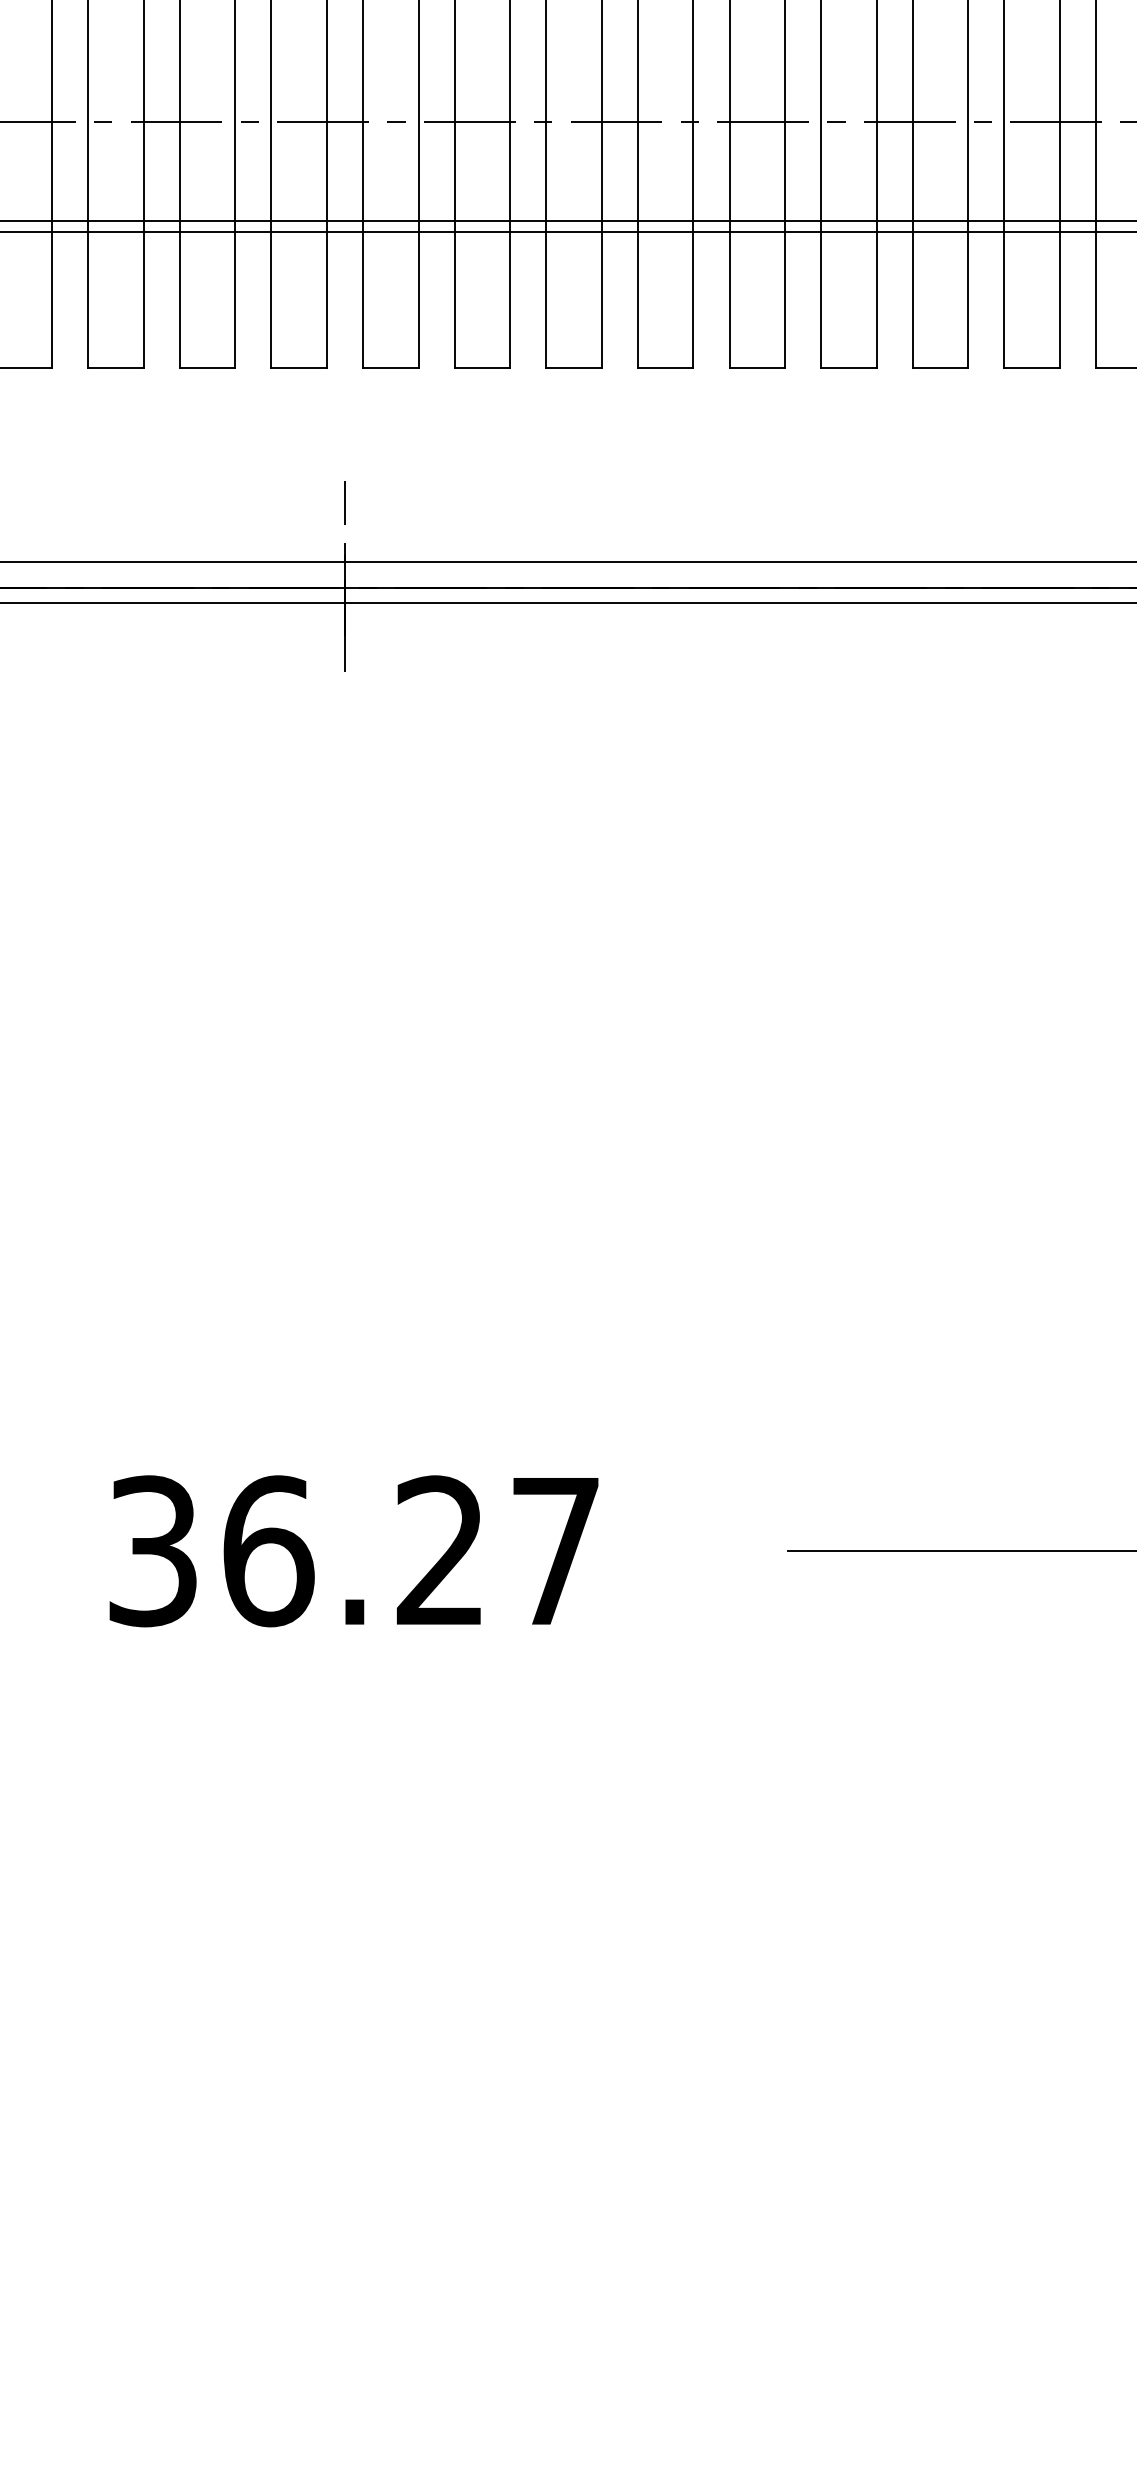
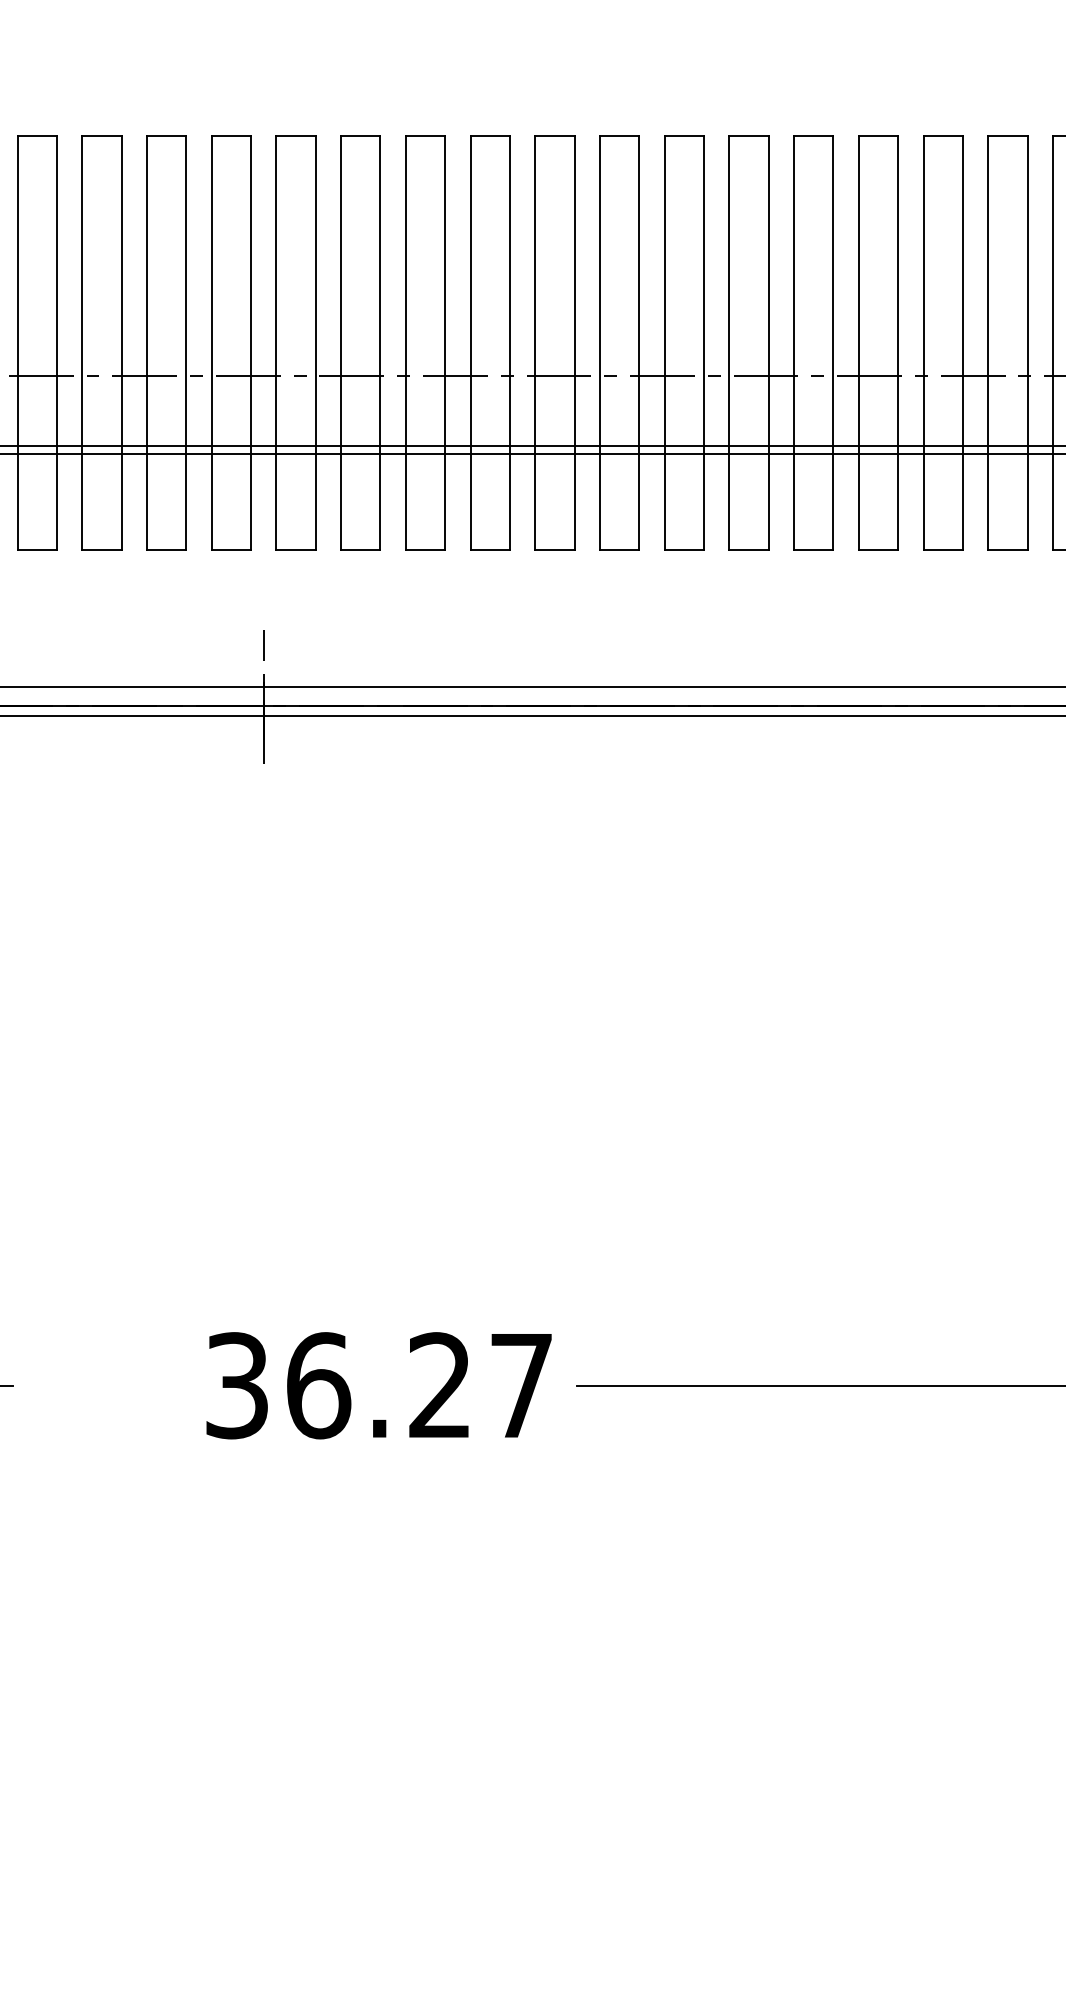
text: (353, 1550) -> (378, 1385), moved

